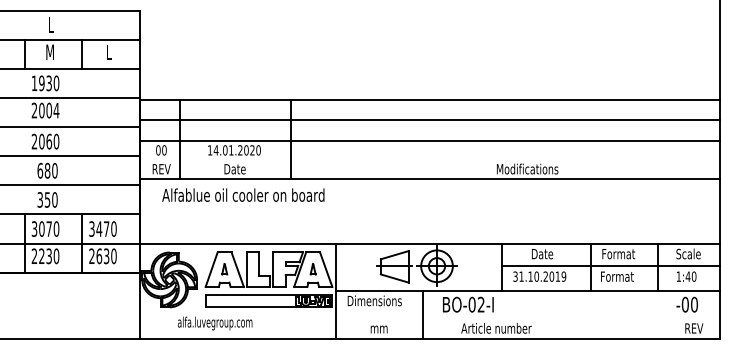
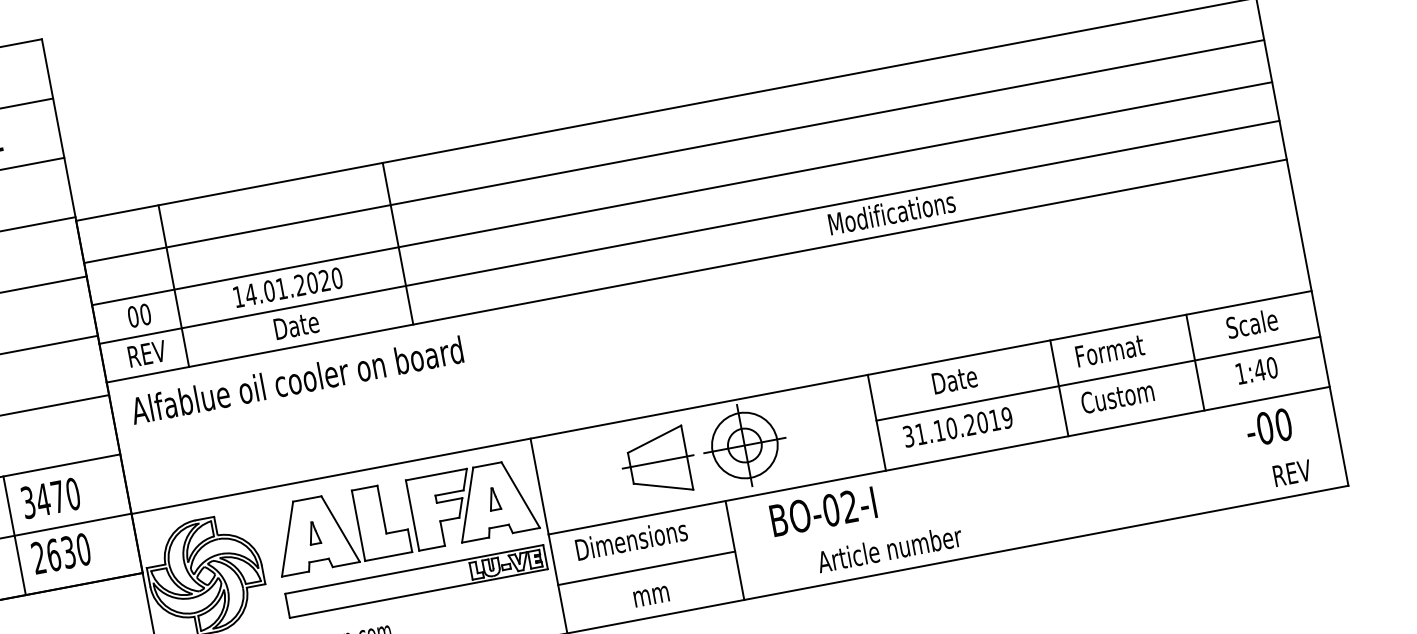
line: (429, 160) -> (688, 233), added
text: (243, 194) -> (296, 378), moved
text: (617, 276) -> (1116, 396), Format -> Custom
line: (378, 315) -> (644, 568), added

